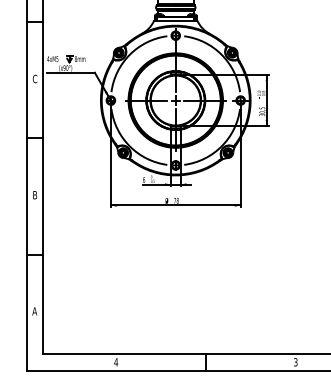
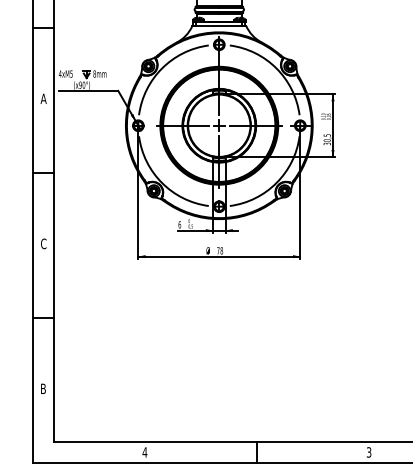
text: (34, 78) -> (43, 98), C -> A
text: (34, 194) -> (43, 243), B -> C
text: (34, 311) -> (43, 388), A -> B

